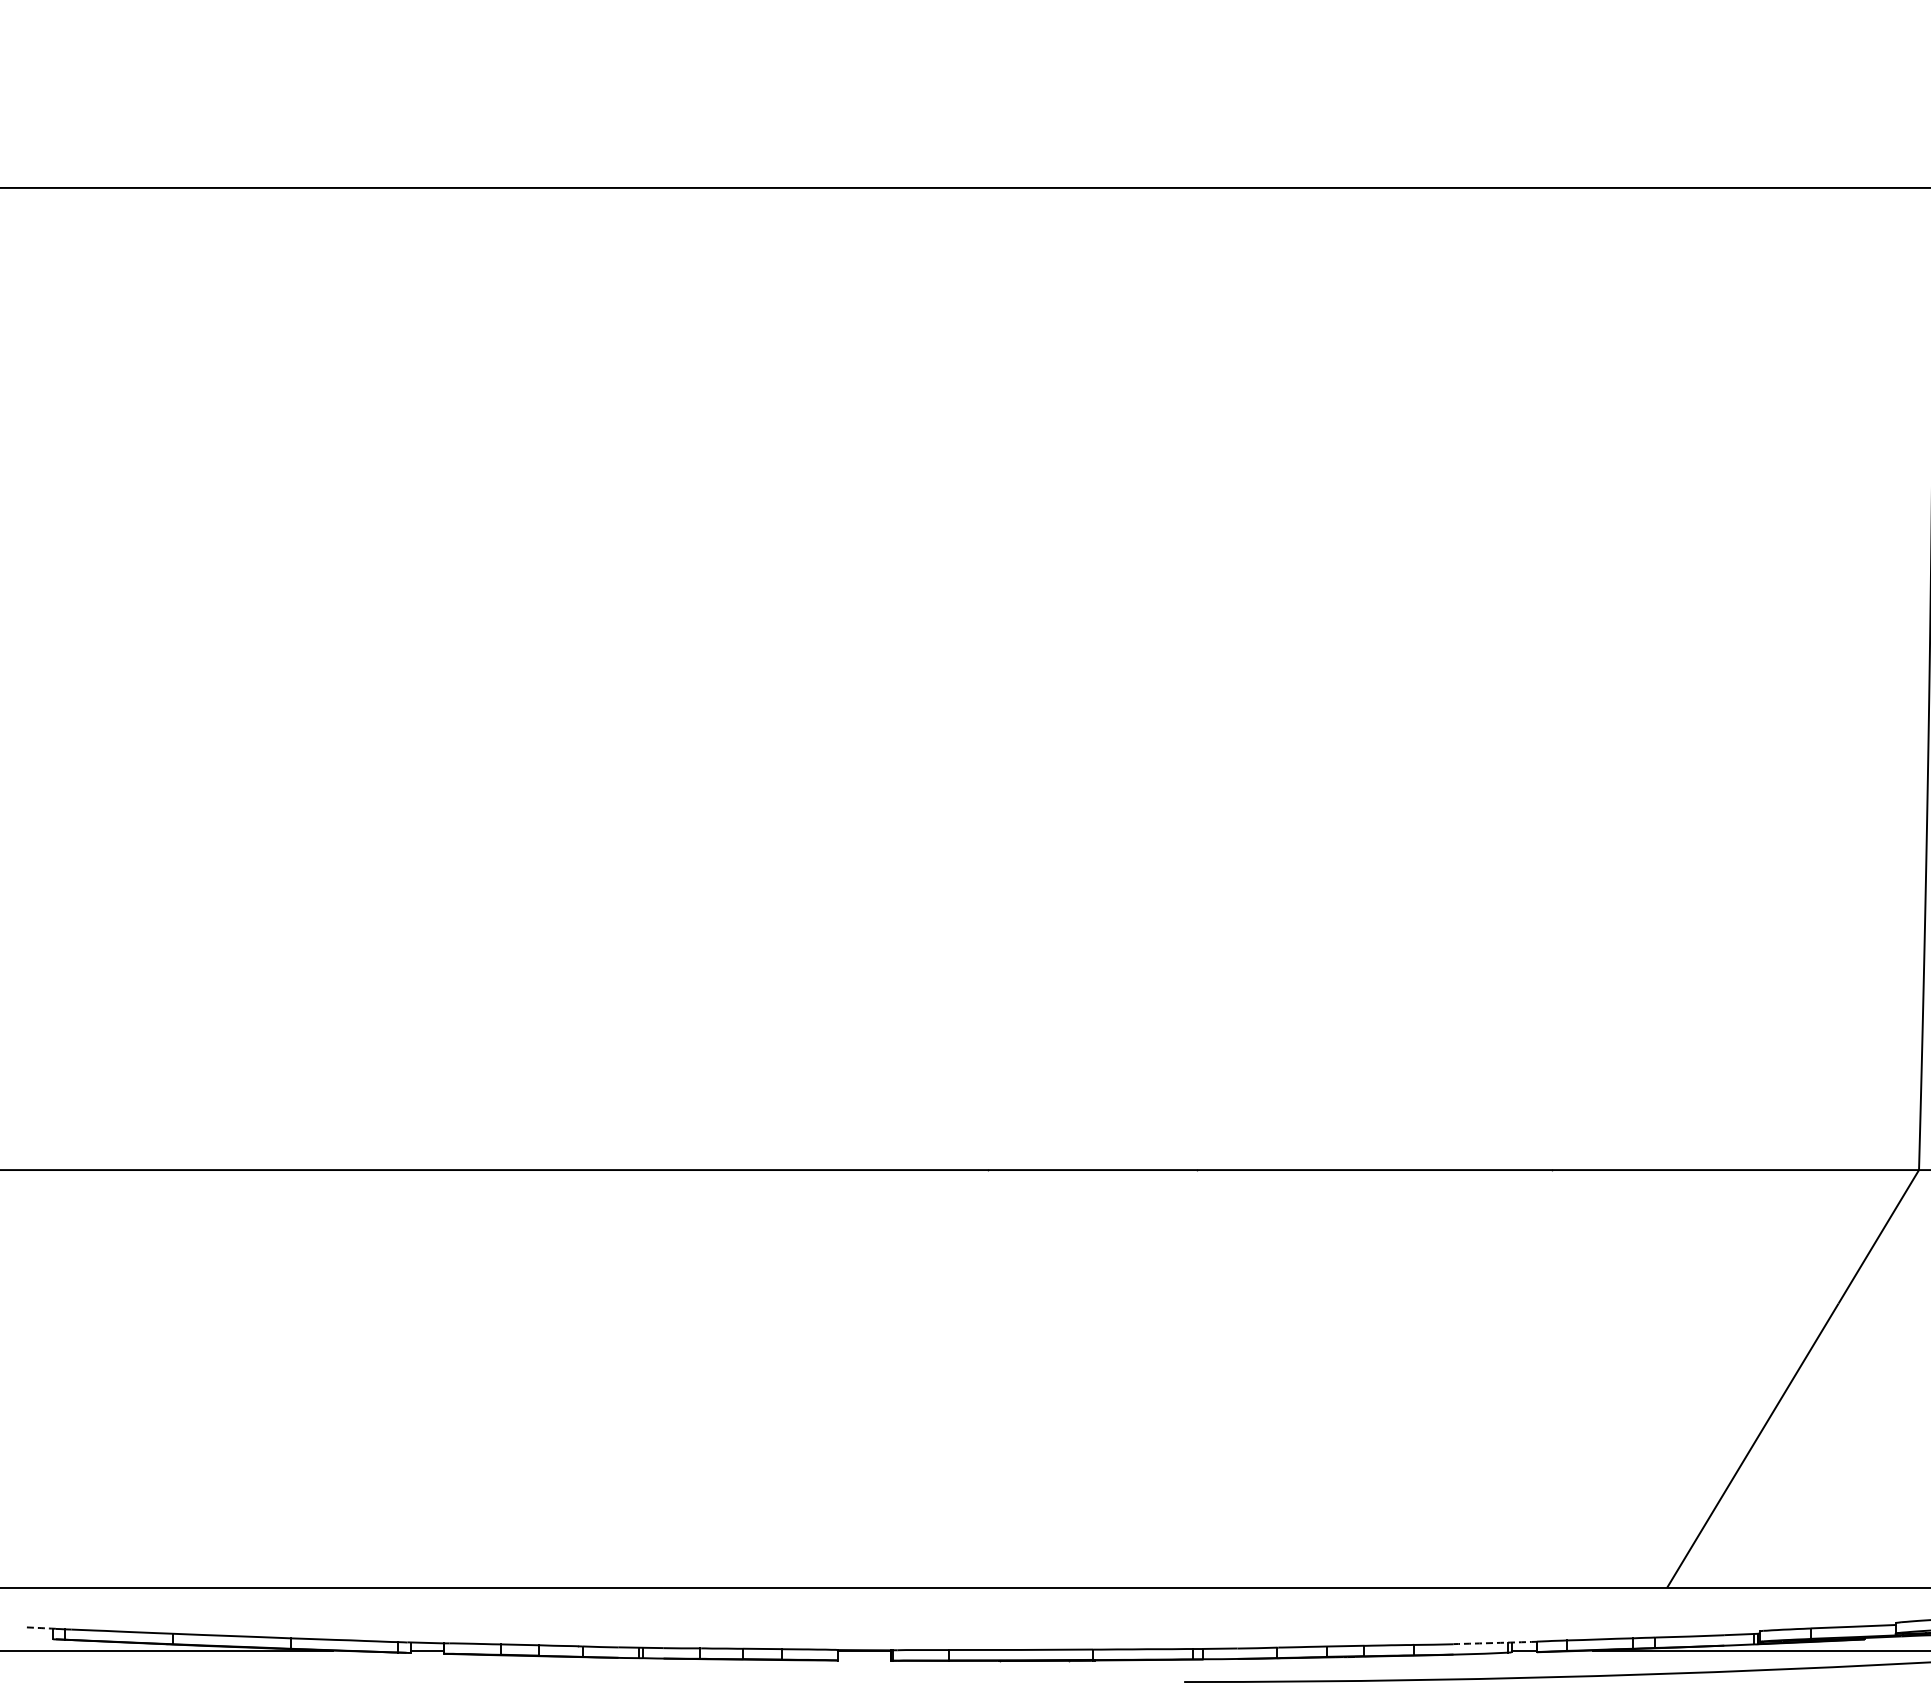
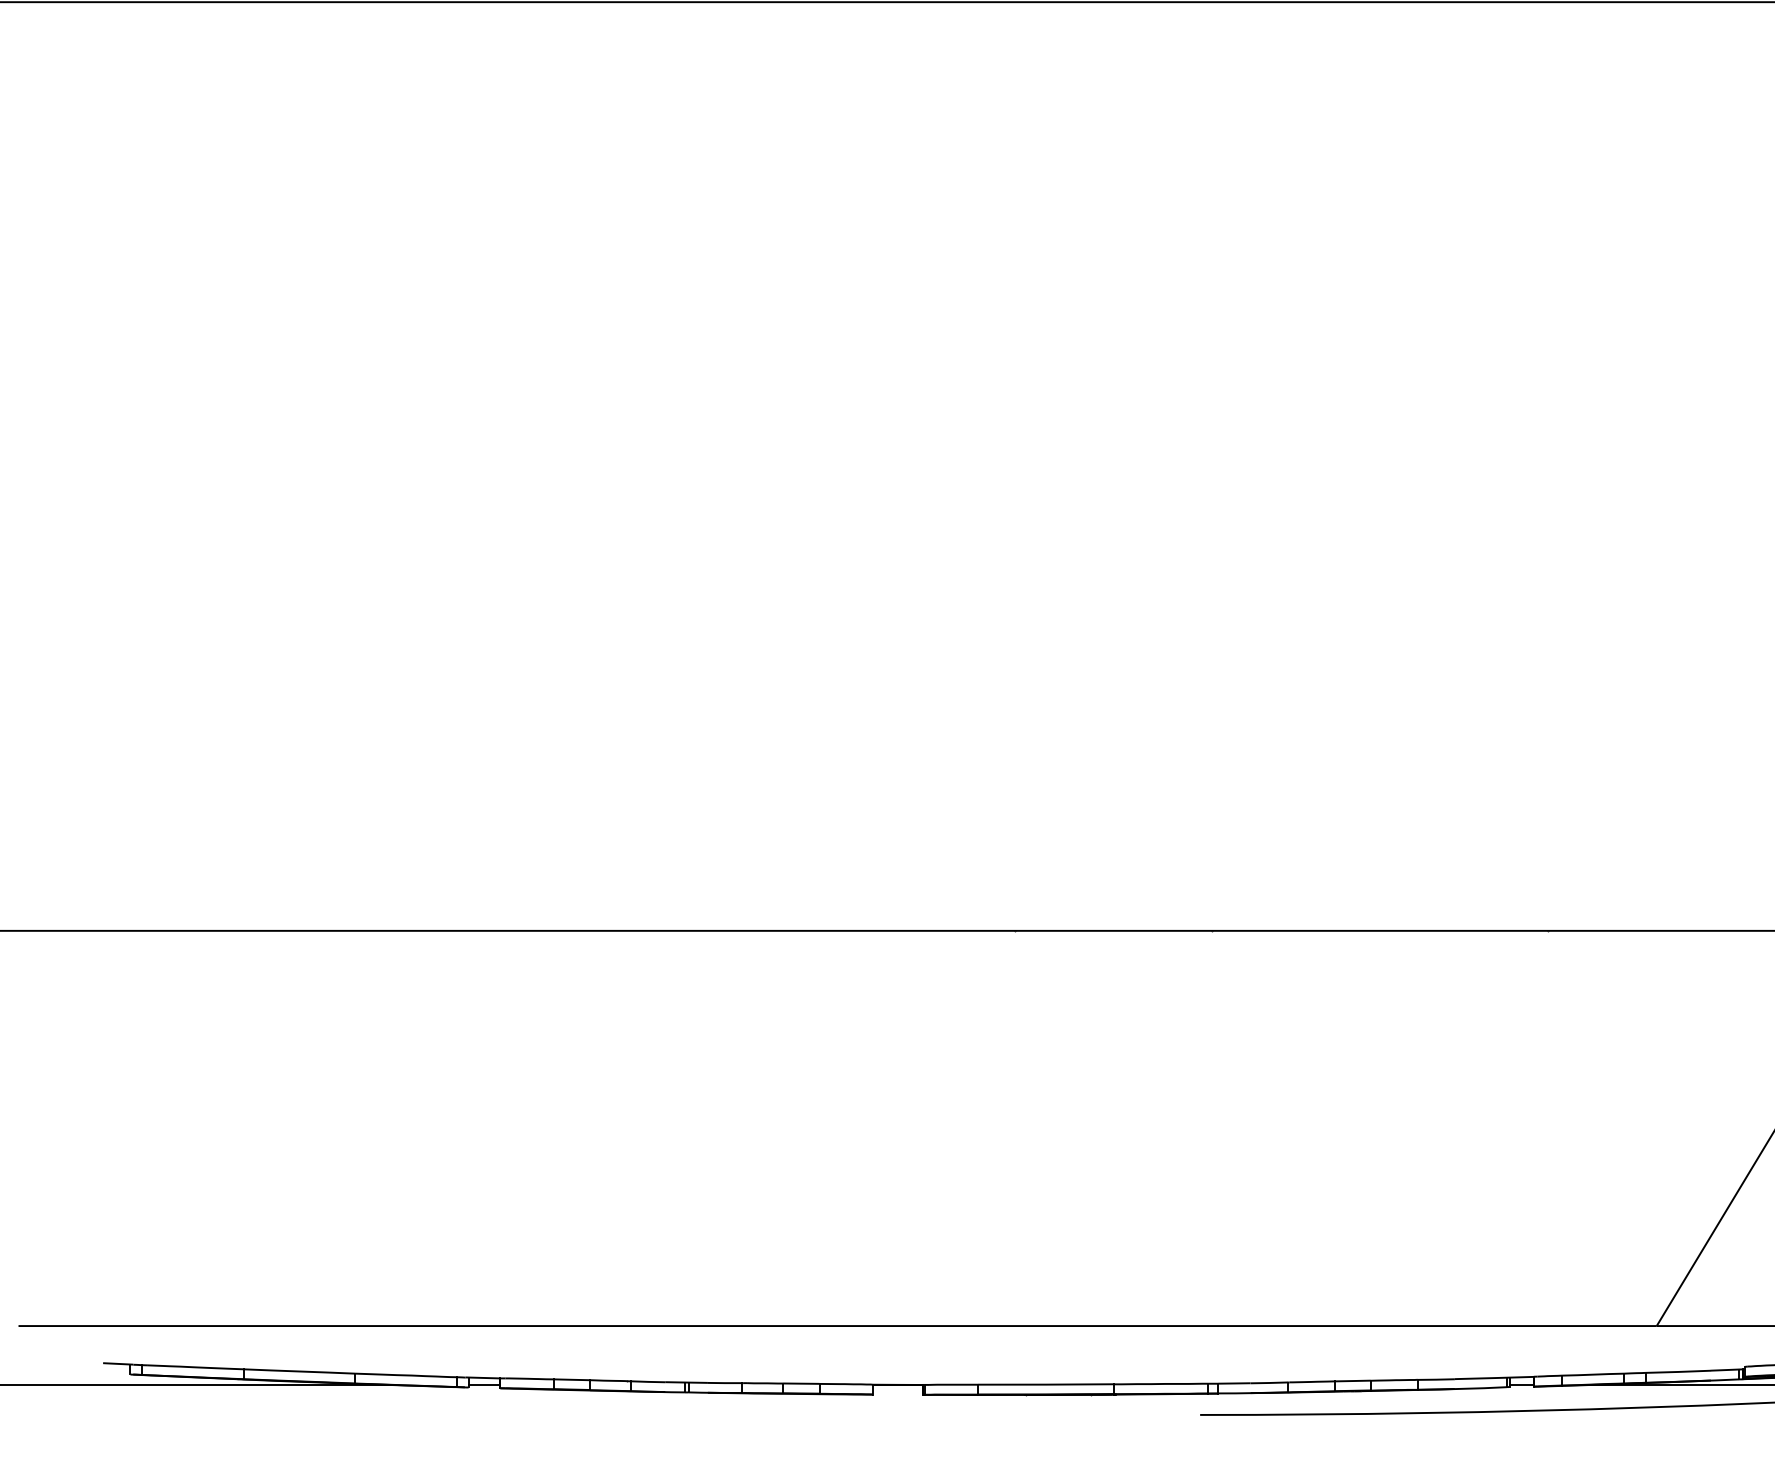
arc: (39, 1628) -> (117, 1364), dashed -> solid
arc: (1495, 1643) -> (1494, 1378), dashed -> solid

